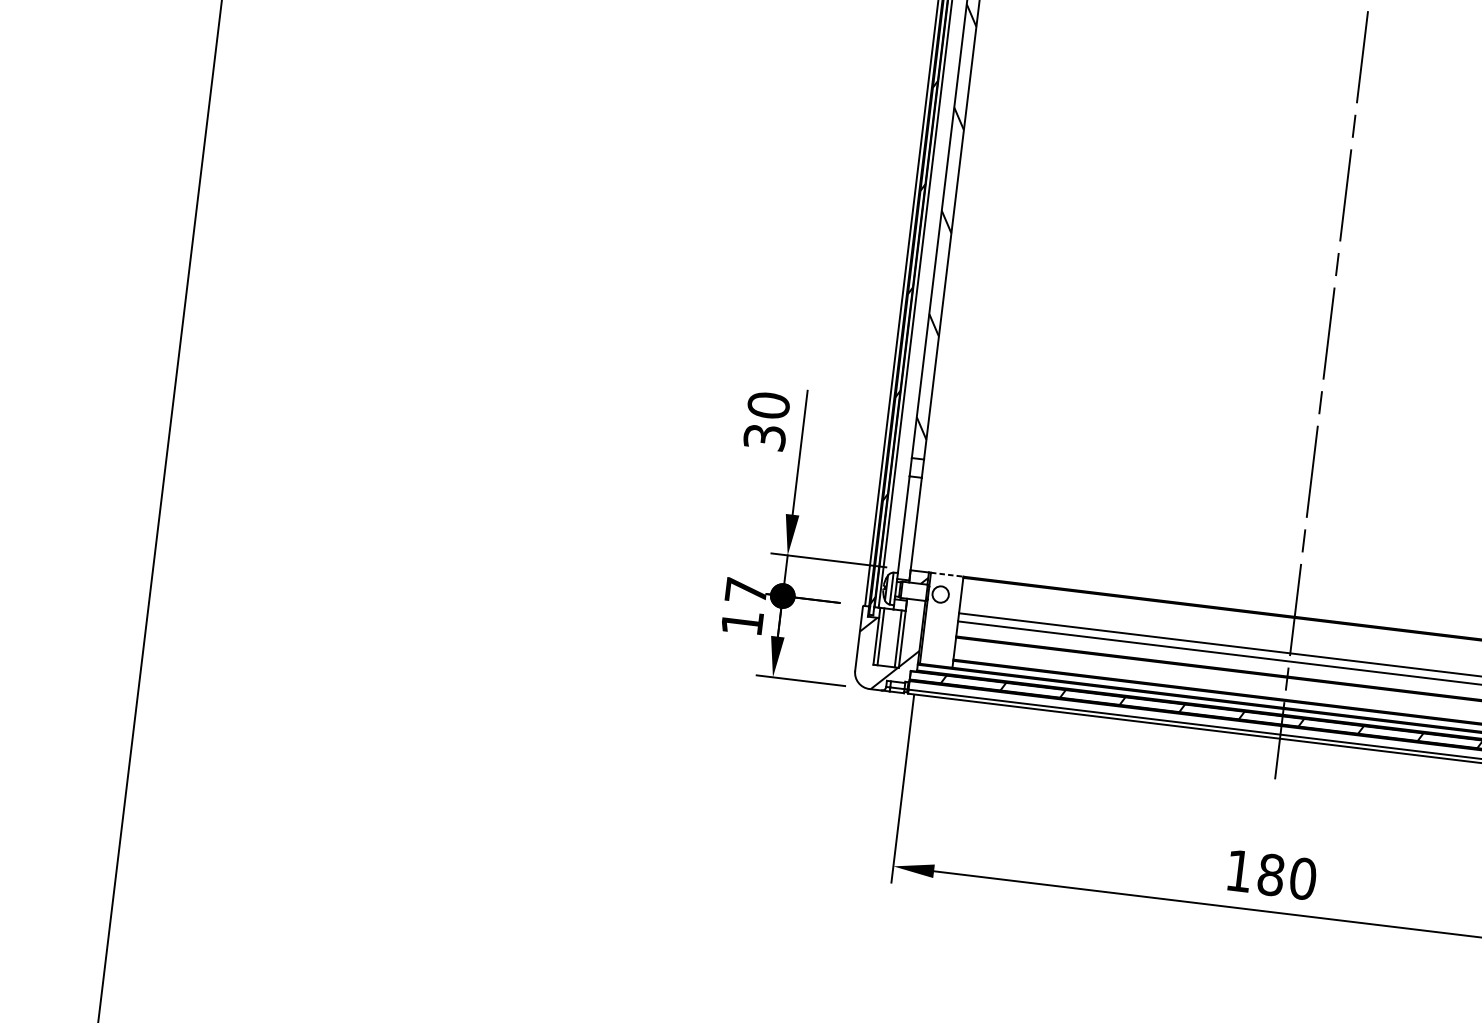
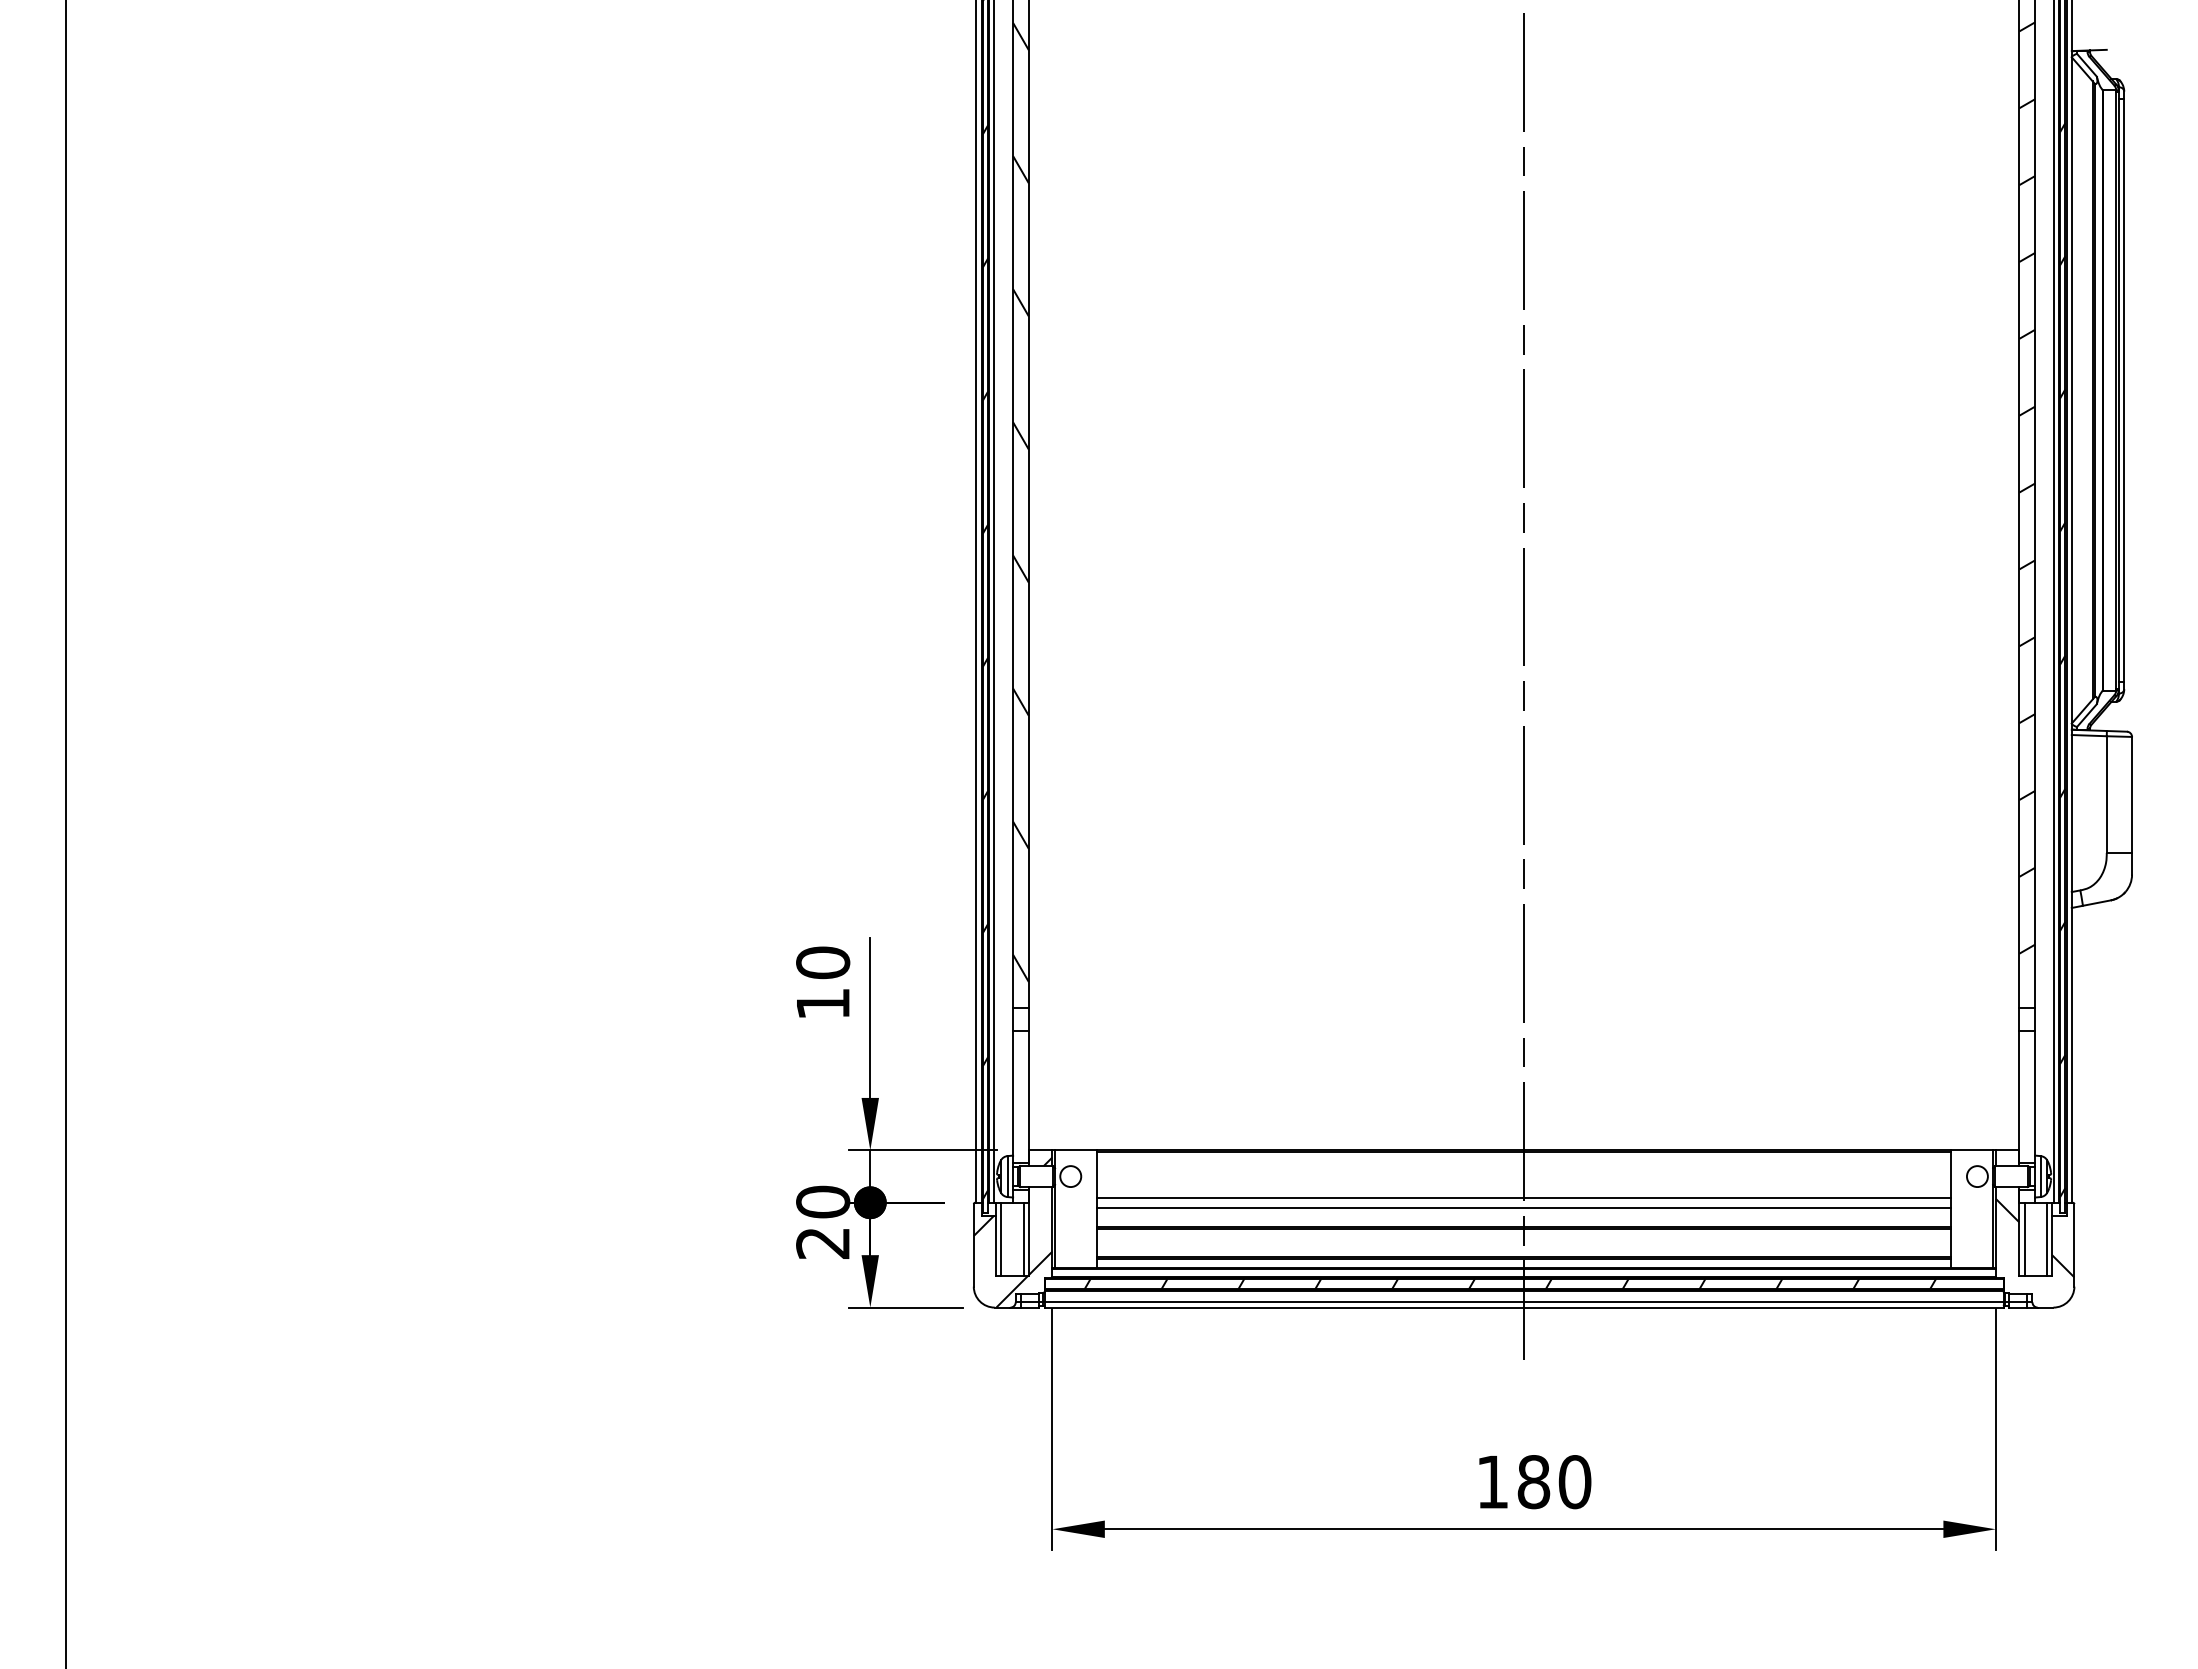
text: (765, 437) -> (823, 1003), 30 -> 10
line: (947, 574) -> (1076, 1150), dashed -> solid
text: (744, 606) -> (823, 1221), 17 -> 20

